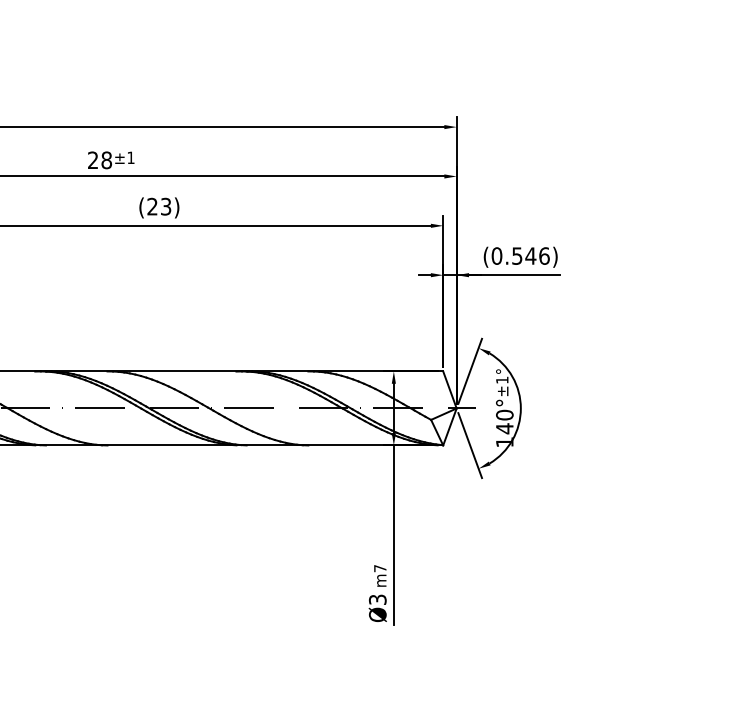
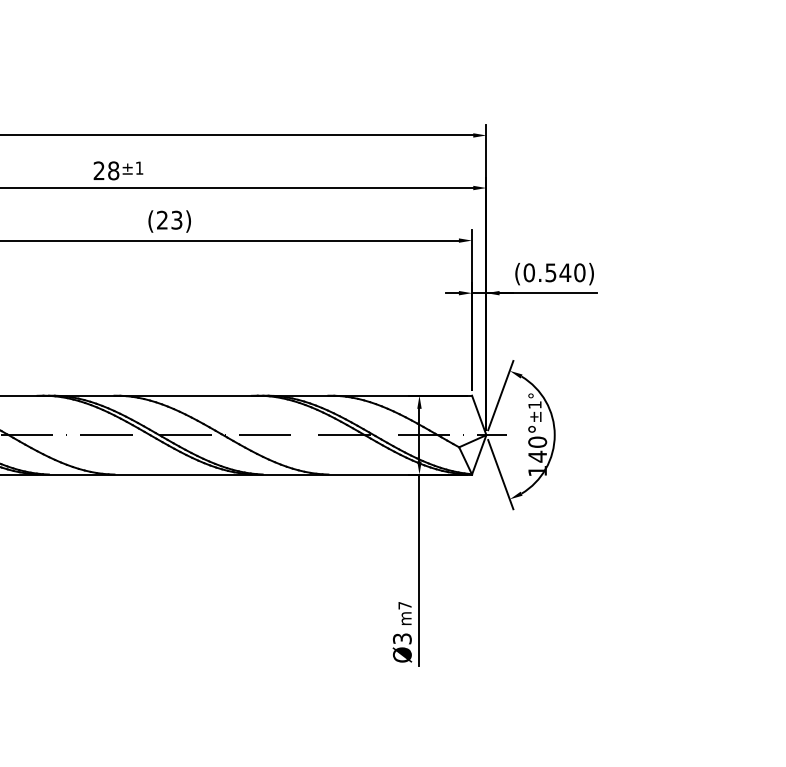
text: (544, 255) -> (579, 272), (0.546) -> (0.540)

